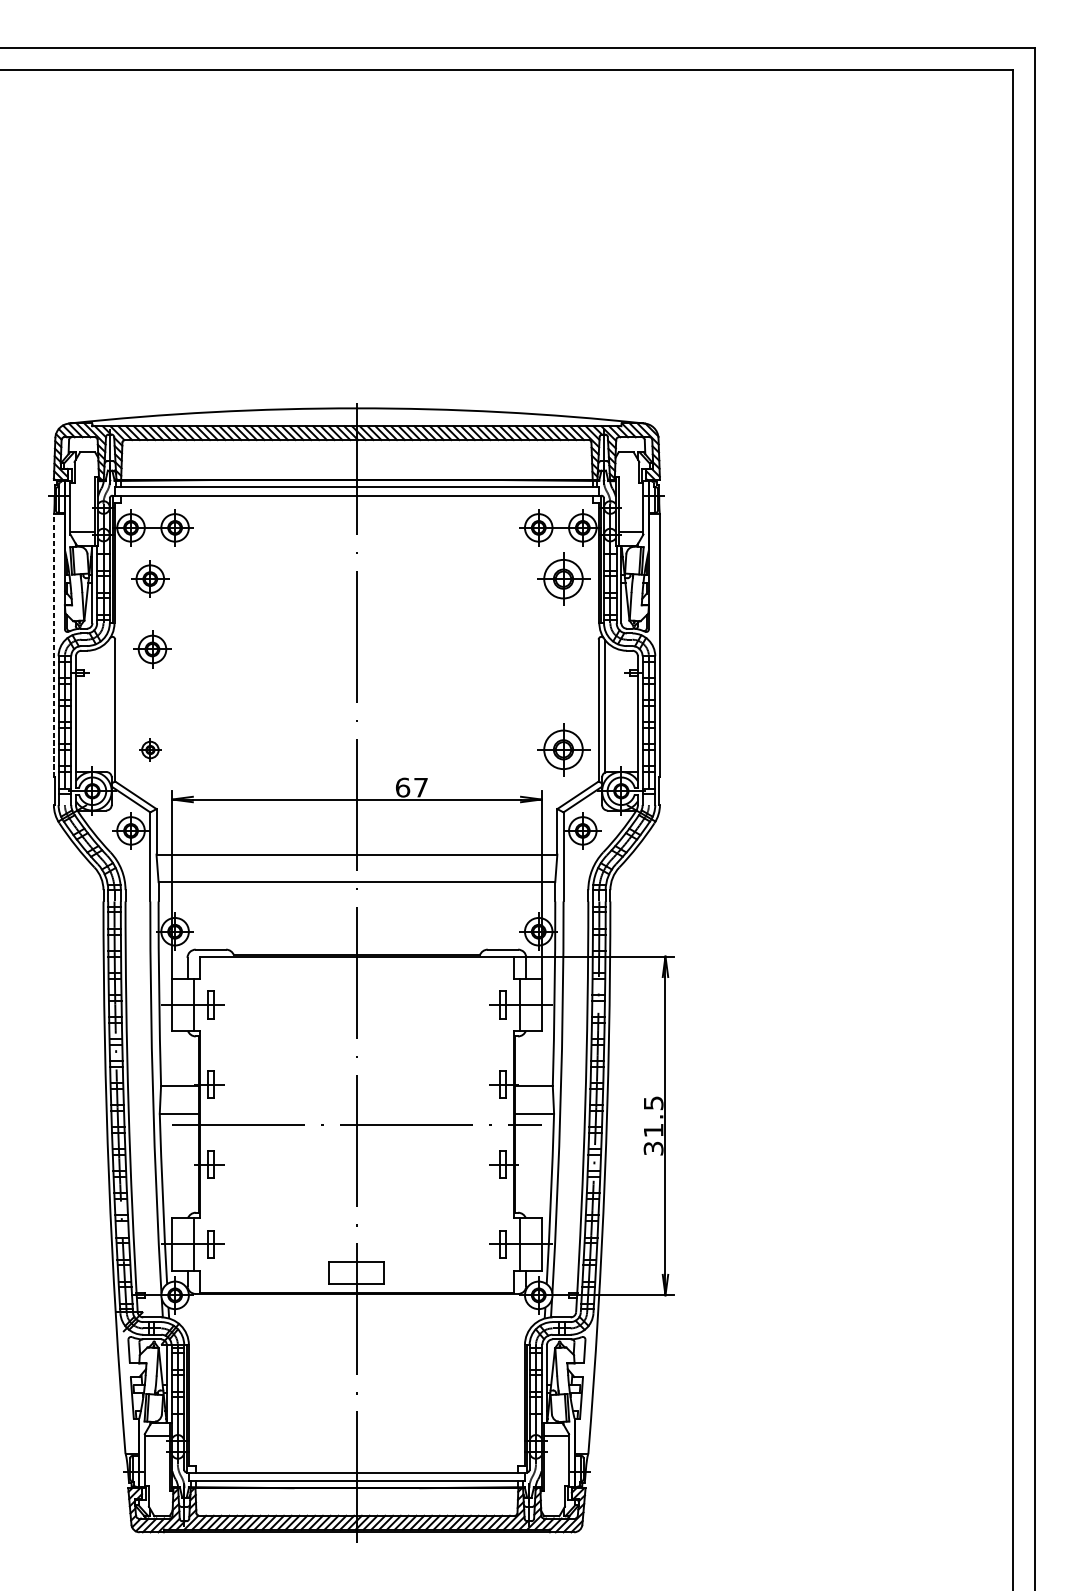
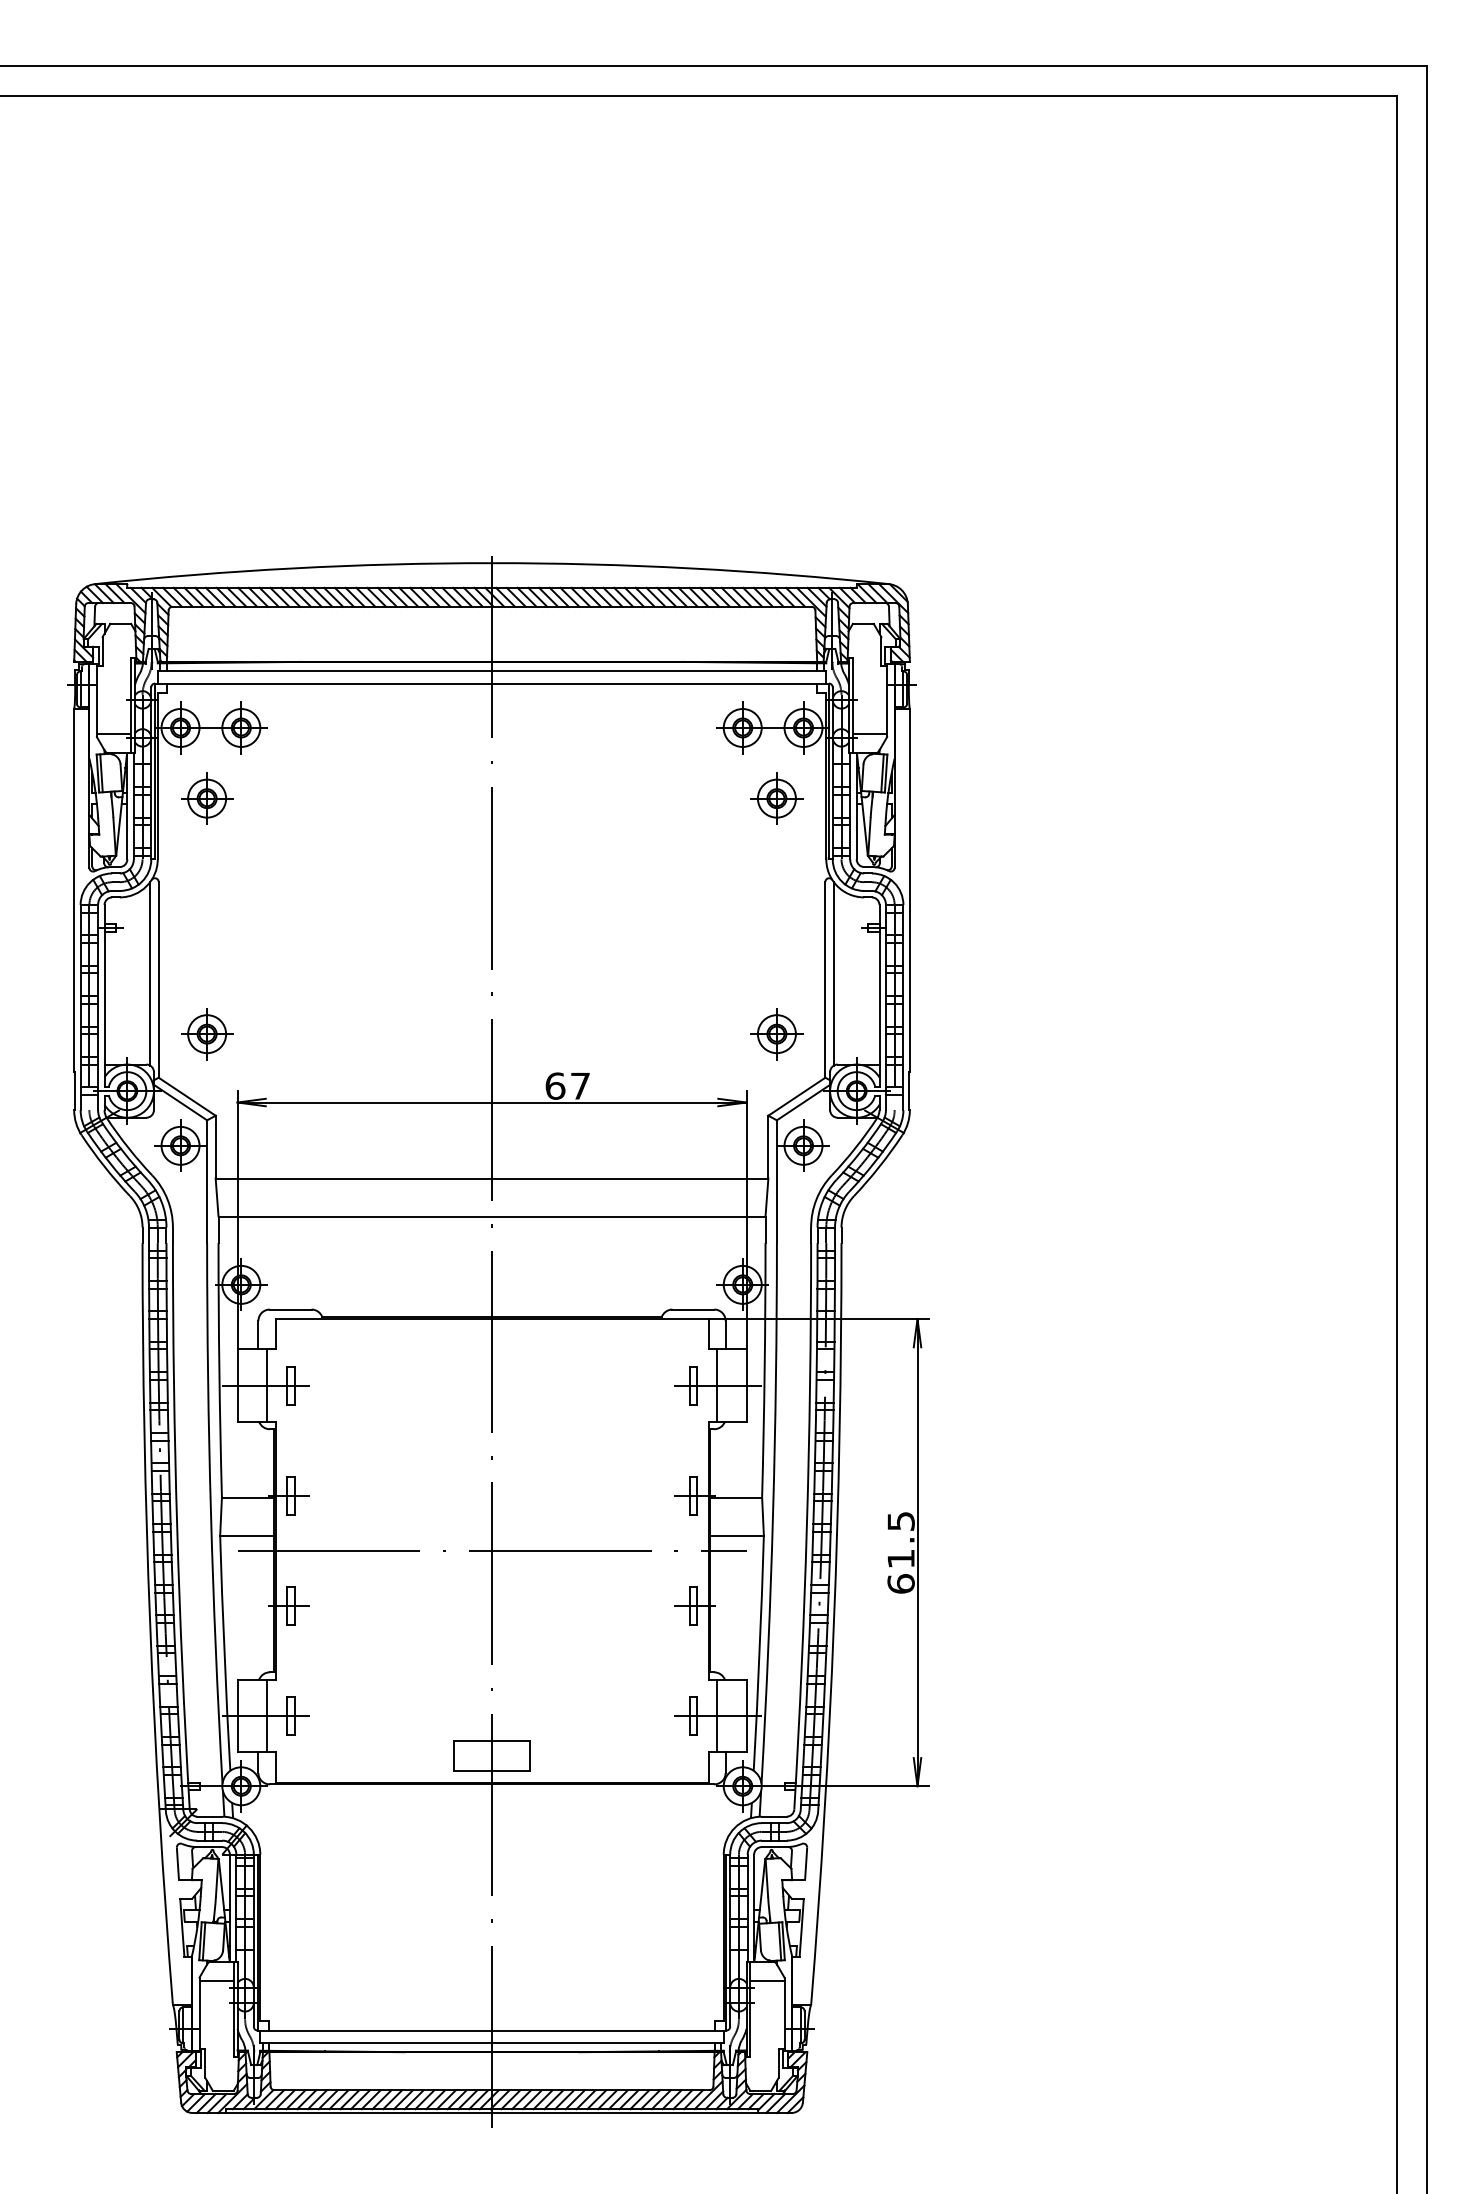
part: (563, 579) -> (776, 798), size x0.71
line: (54, 645) -> (74, 890), dashed -> solid
part: (152, 649) -> (210, 895), removed
line: (109, 705) -> (150, 973), added
part: (150, 750) -> (207, 1034), size x1.67
part: (563, 750) -> (776, 1034), size x0.71
text: (653, 1148) -> (900, 1583), 31.5 -> 61.5

